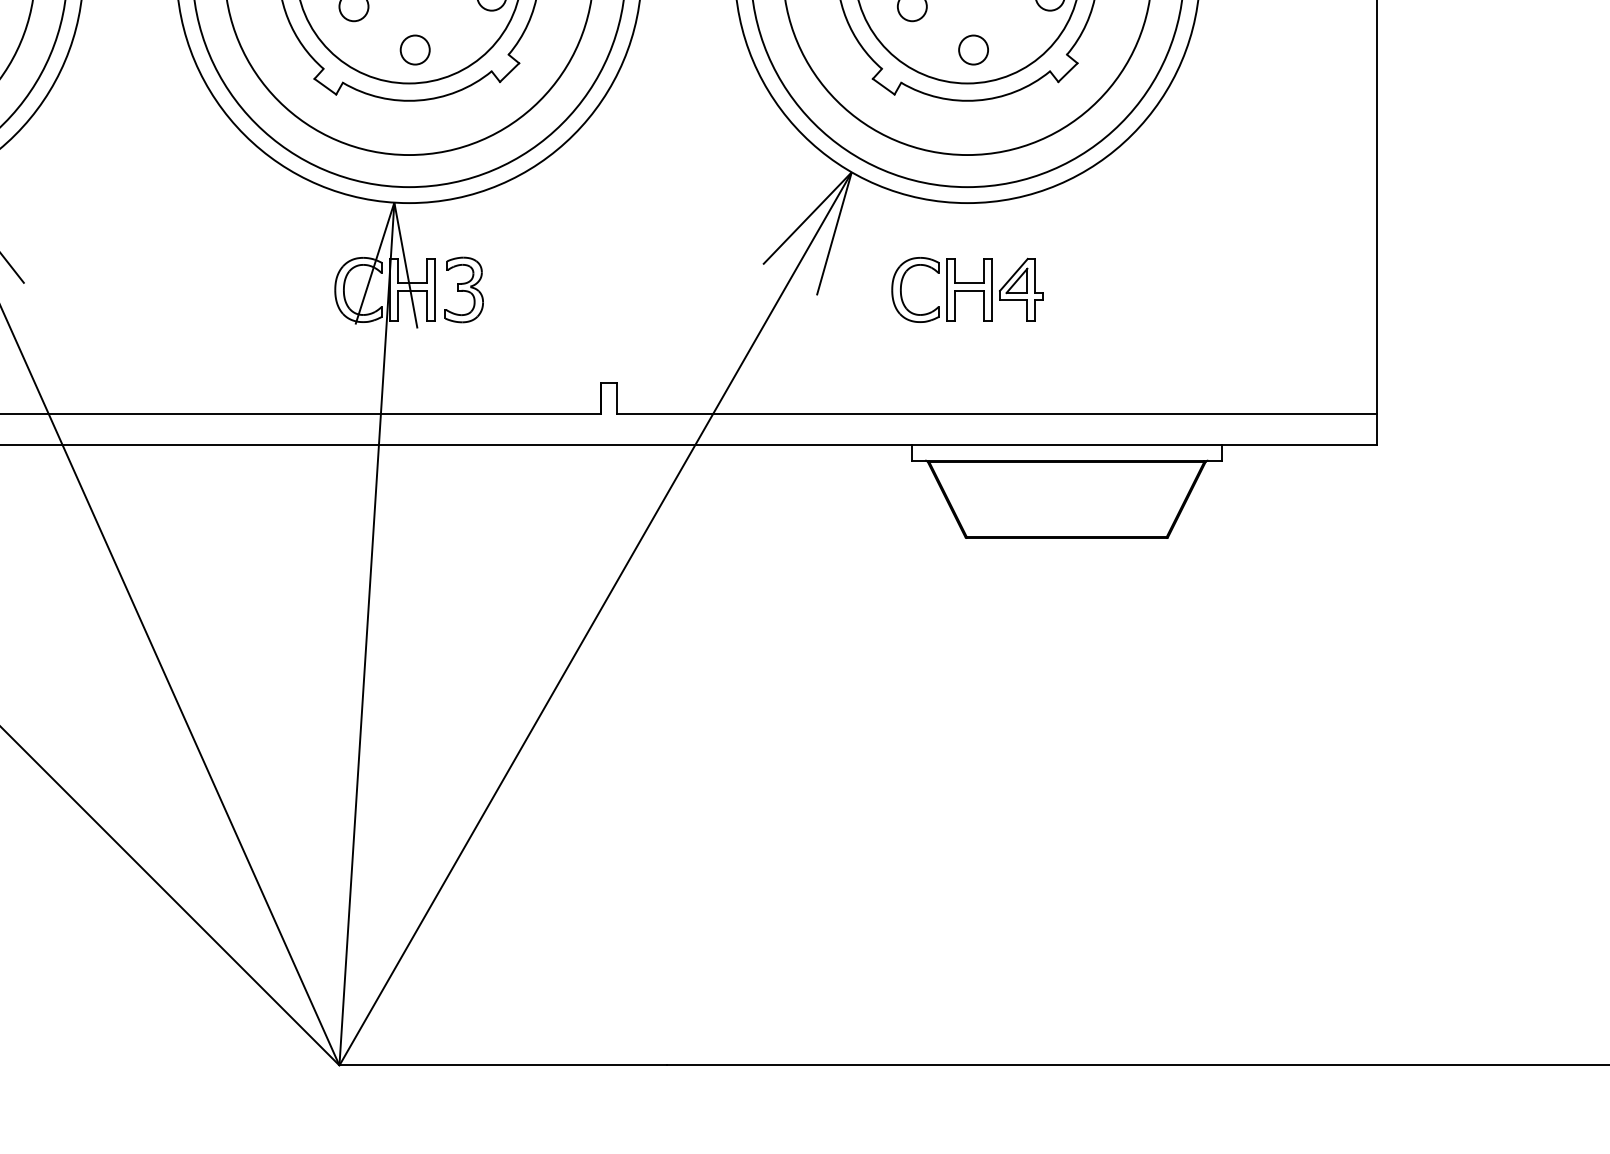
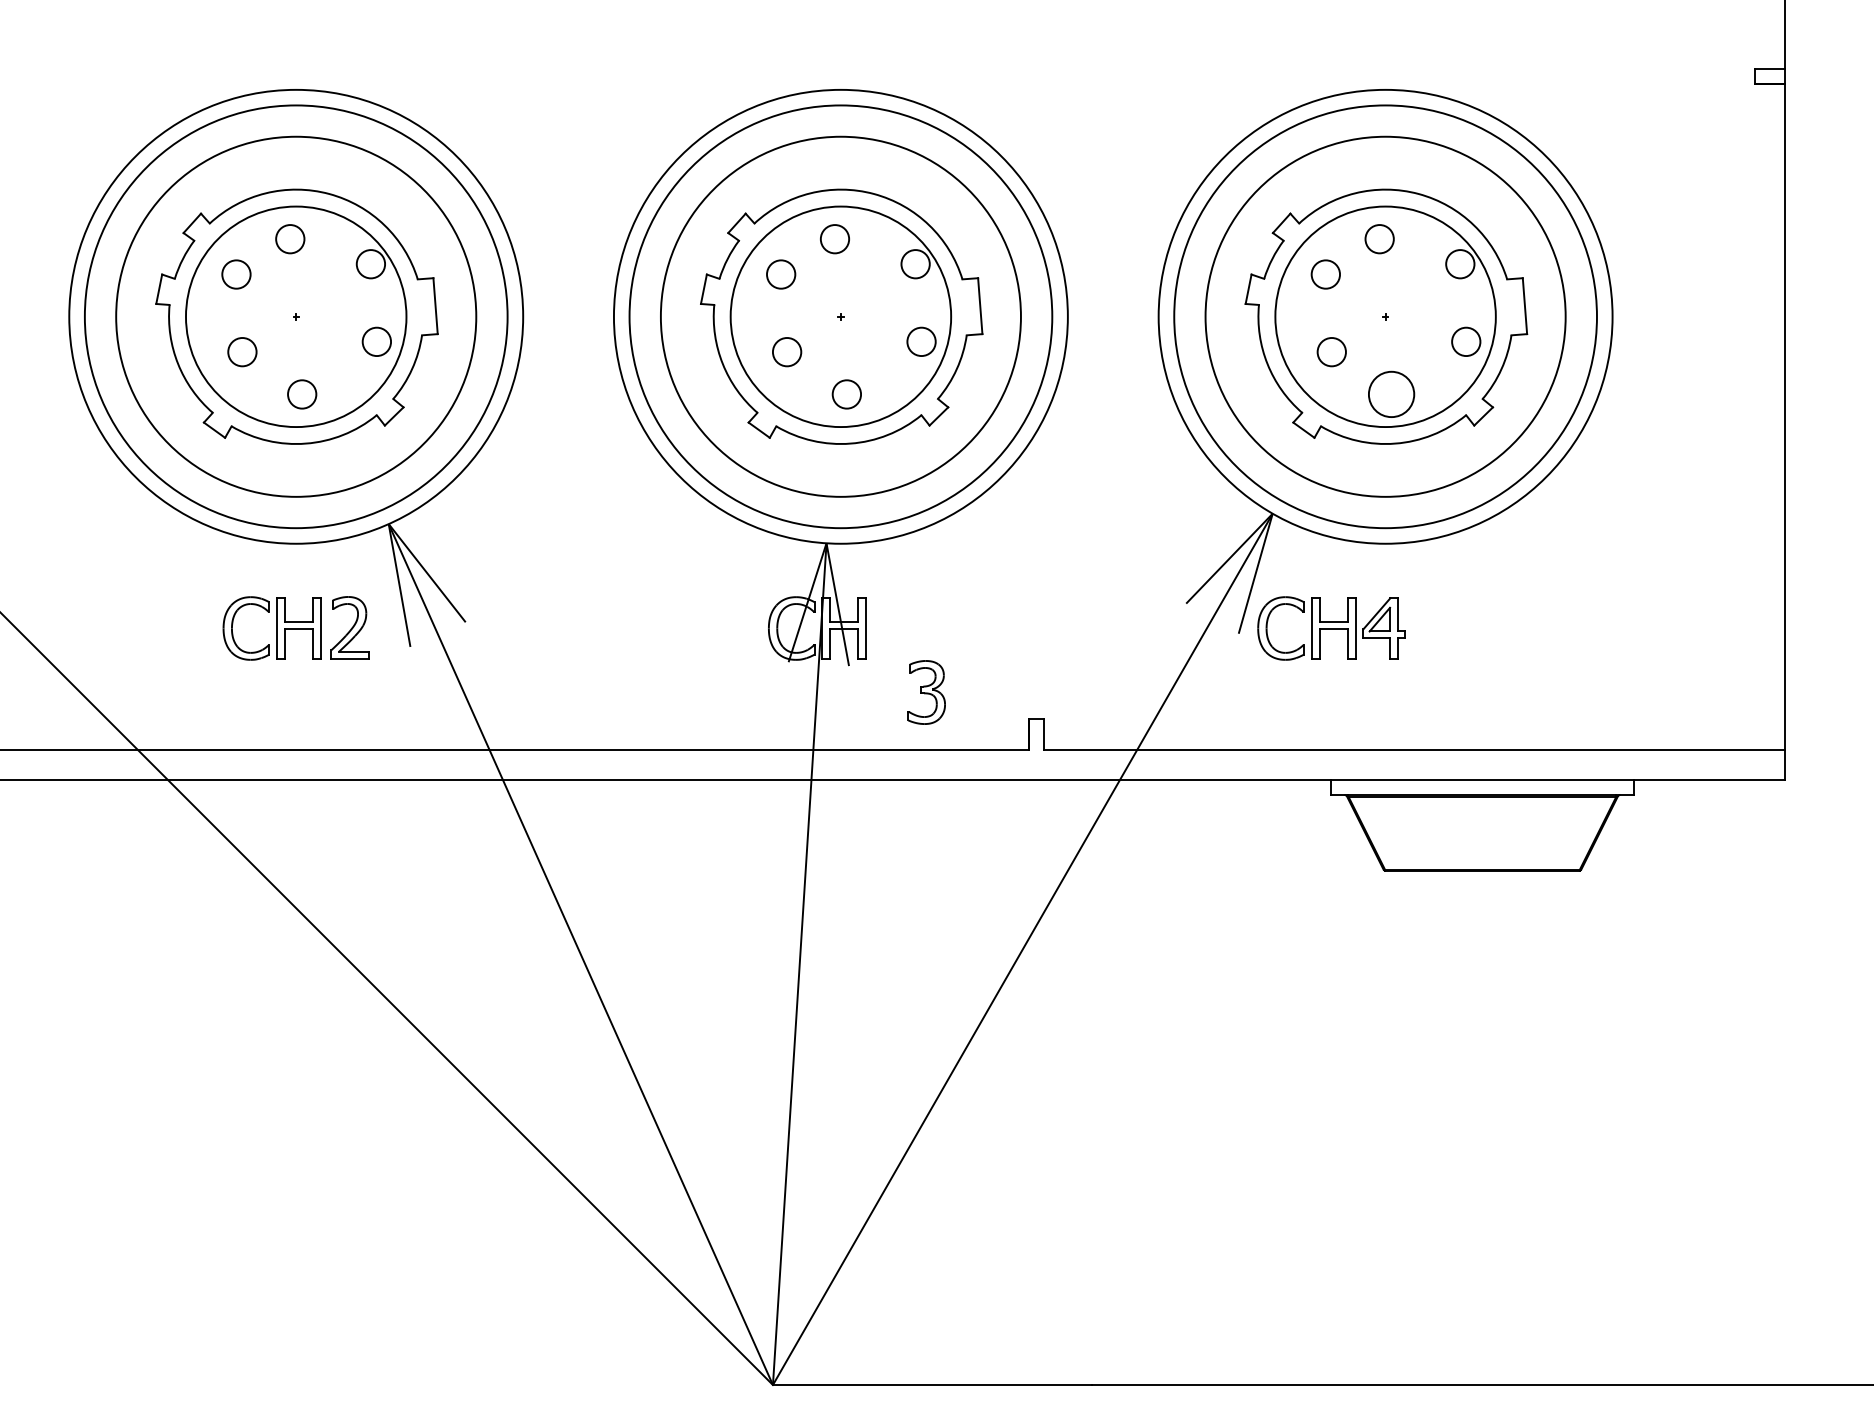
circle: (973, 50) -> (1391, 394), size x1.6
part: (464, 289) -> (926, 692), moved
part: (967, 289) -> (1331, 628), moved

